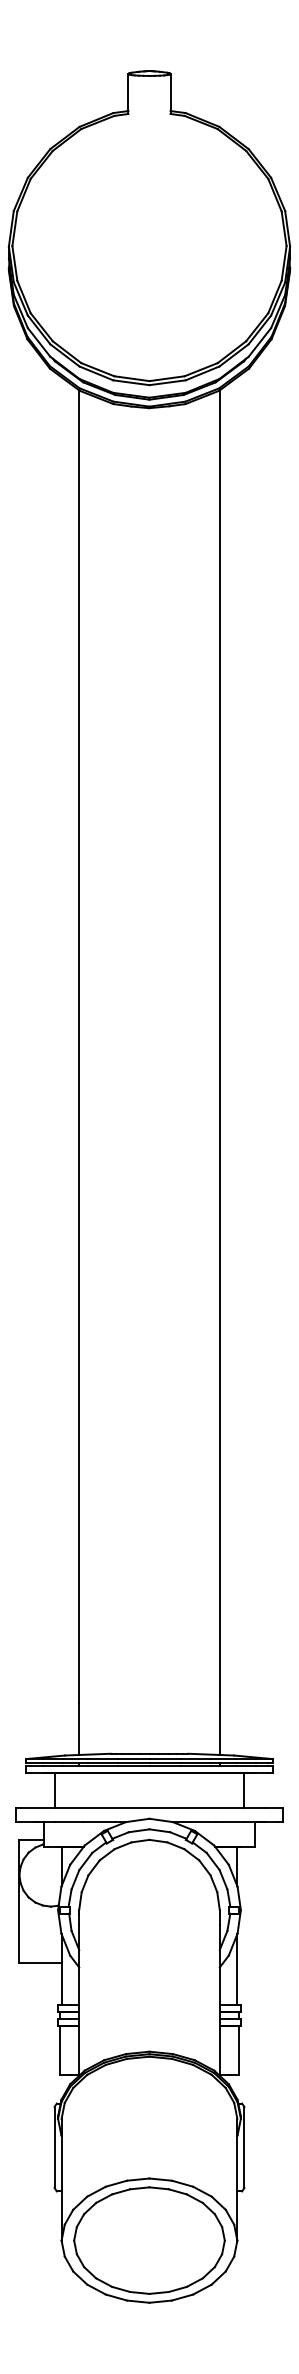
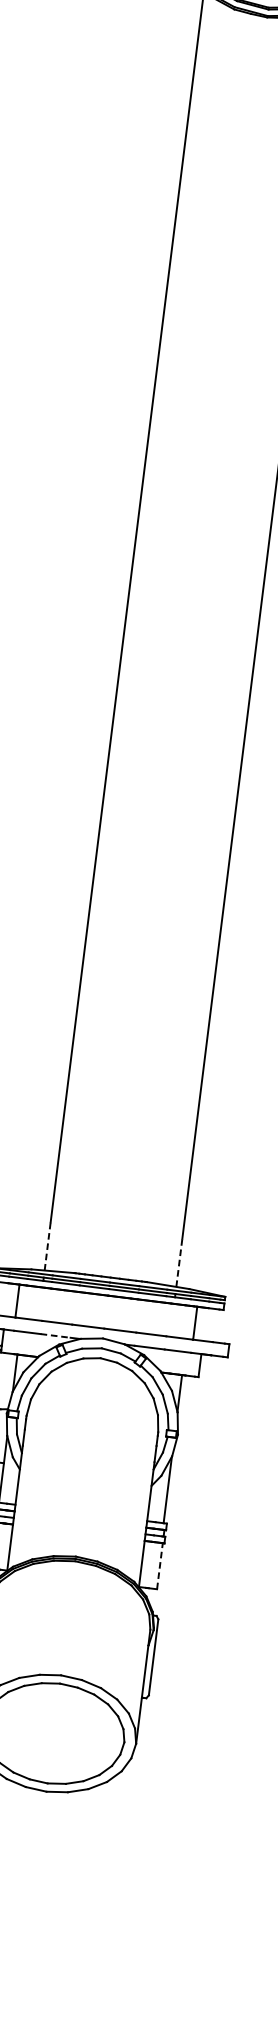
line: (79, 1729) -> (47, 1246), solid -> dashed
line: (219, 1729) -> (179, 1263), solid -> dashed
line: (99, 1822) -> (55, 1336), solid -> dashed
line: (239, 2050) -> (160, 1565), solid -> dashed

